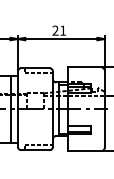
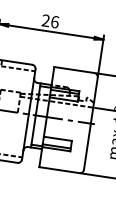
text: (63, 30) -> (55, 21), 21 -> 26

